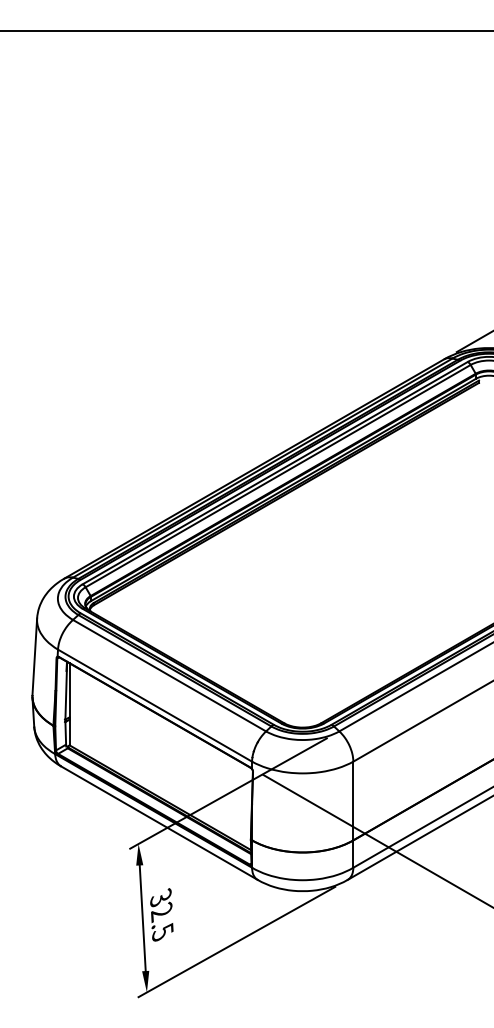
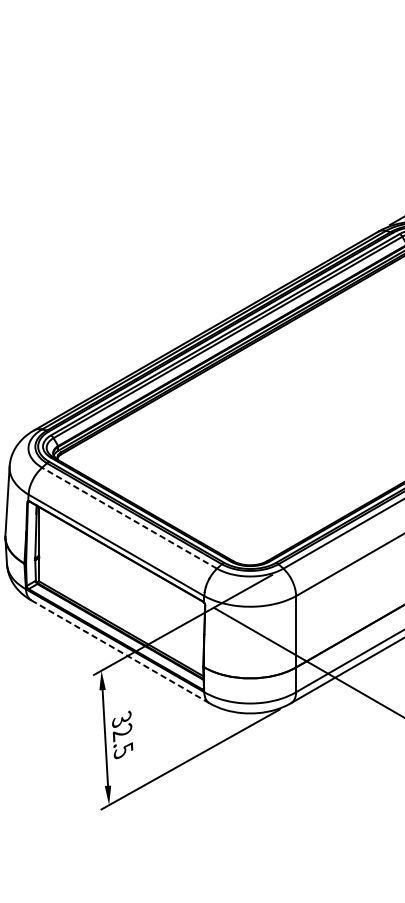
line: (169, 675) -> (129, 518), solid -> dashed
line: (159, 822) -> (120, 651), solid -> dashed

